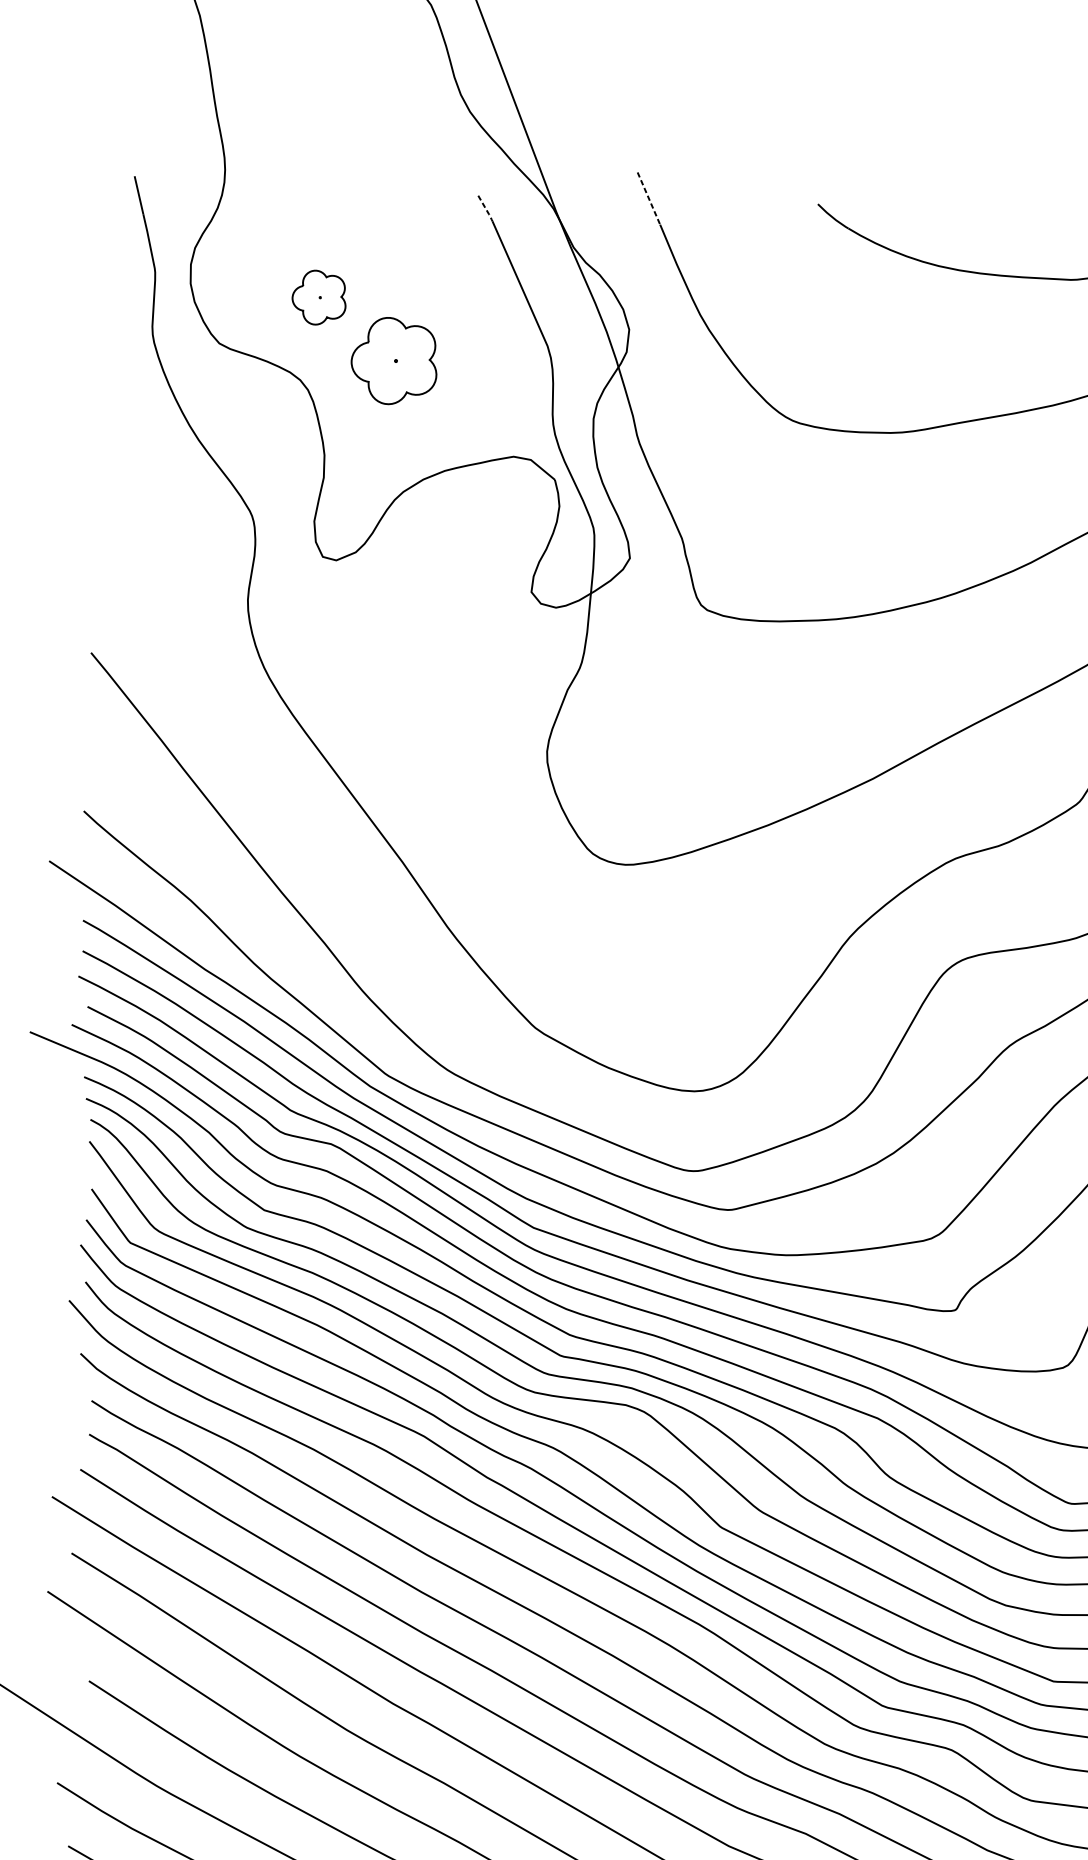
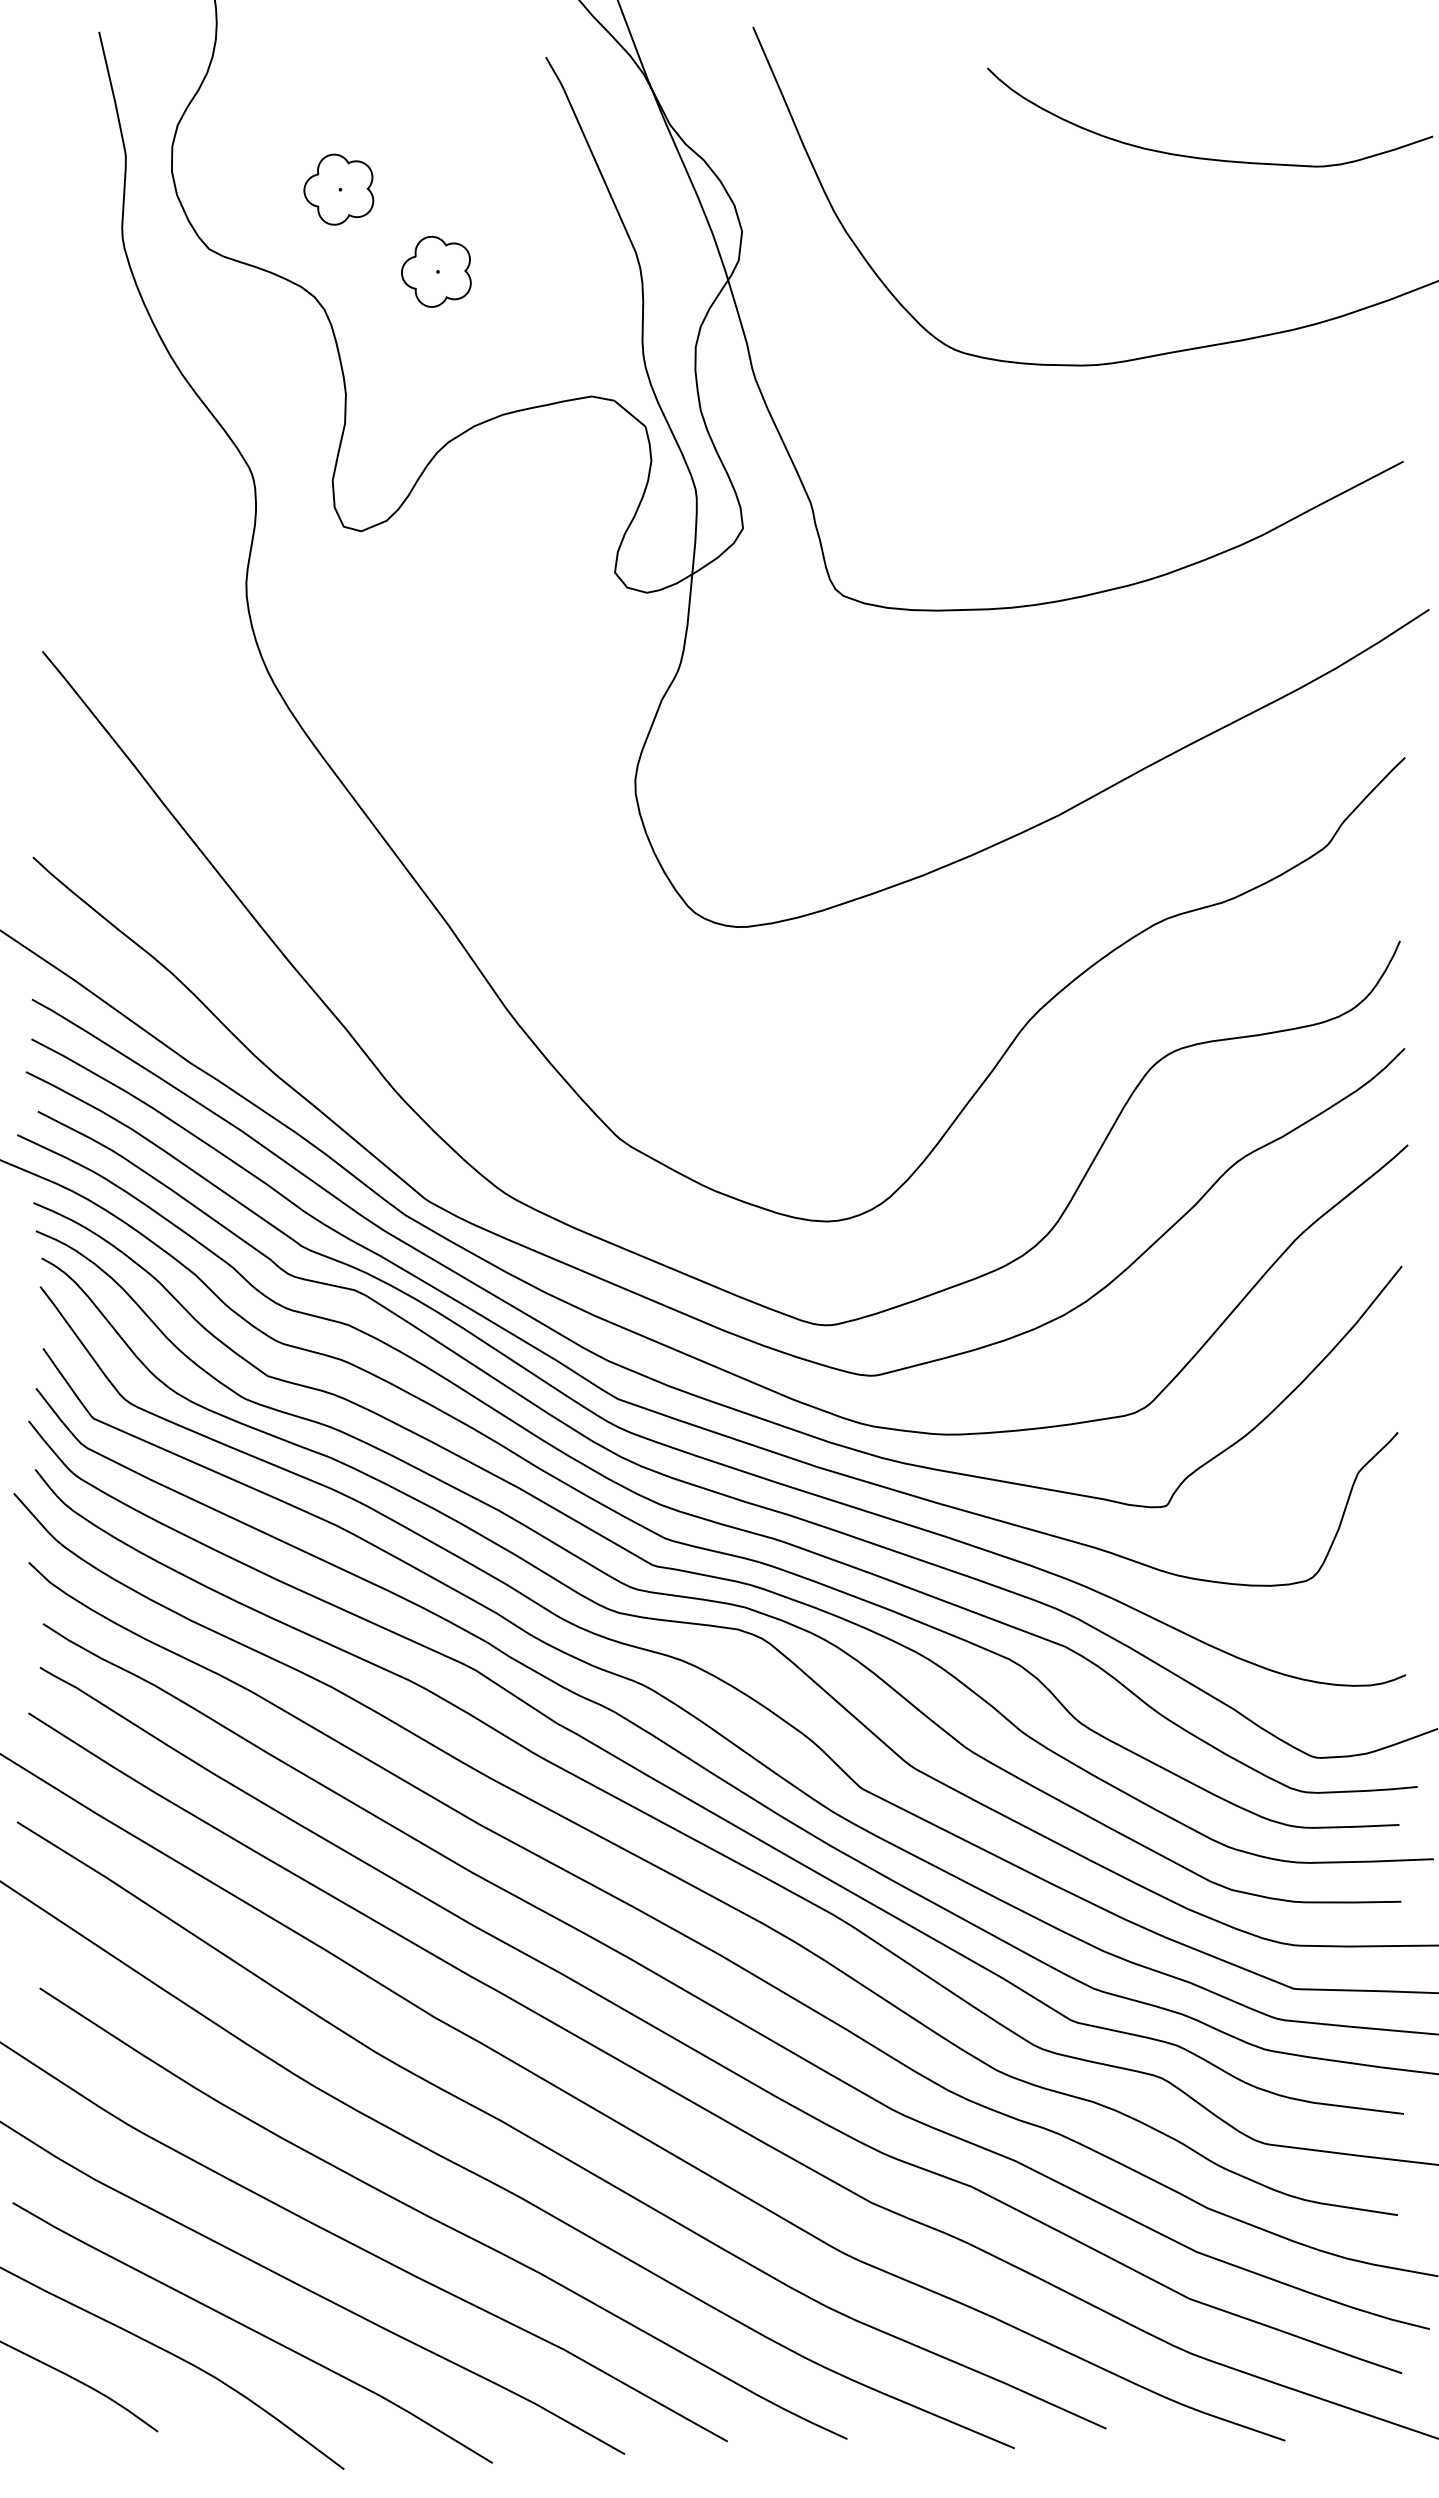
line: (648, 198) -> (767, 60), dashed -> solid
line: (486, 209) -> (556, 74), dashed -> solid
part: (394, 360) -> (436, 271), size x0.62

